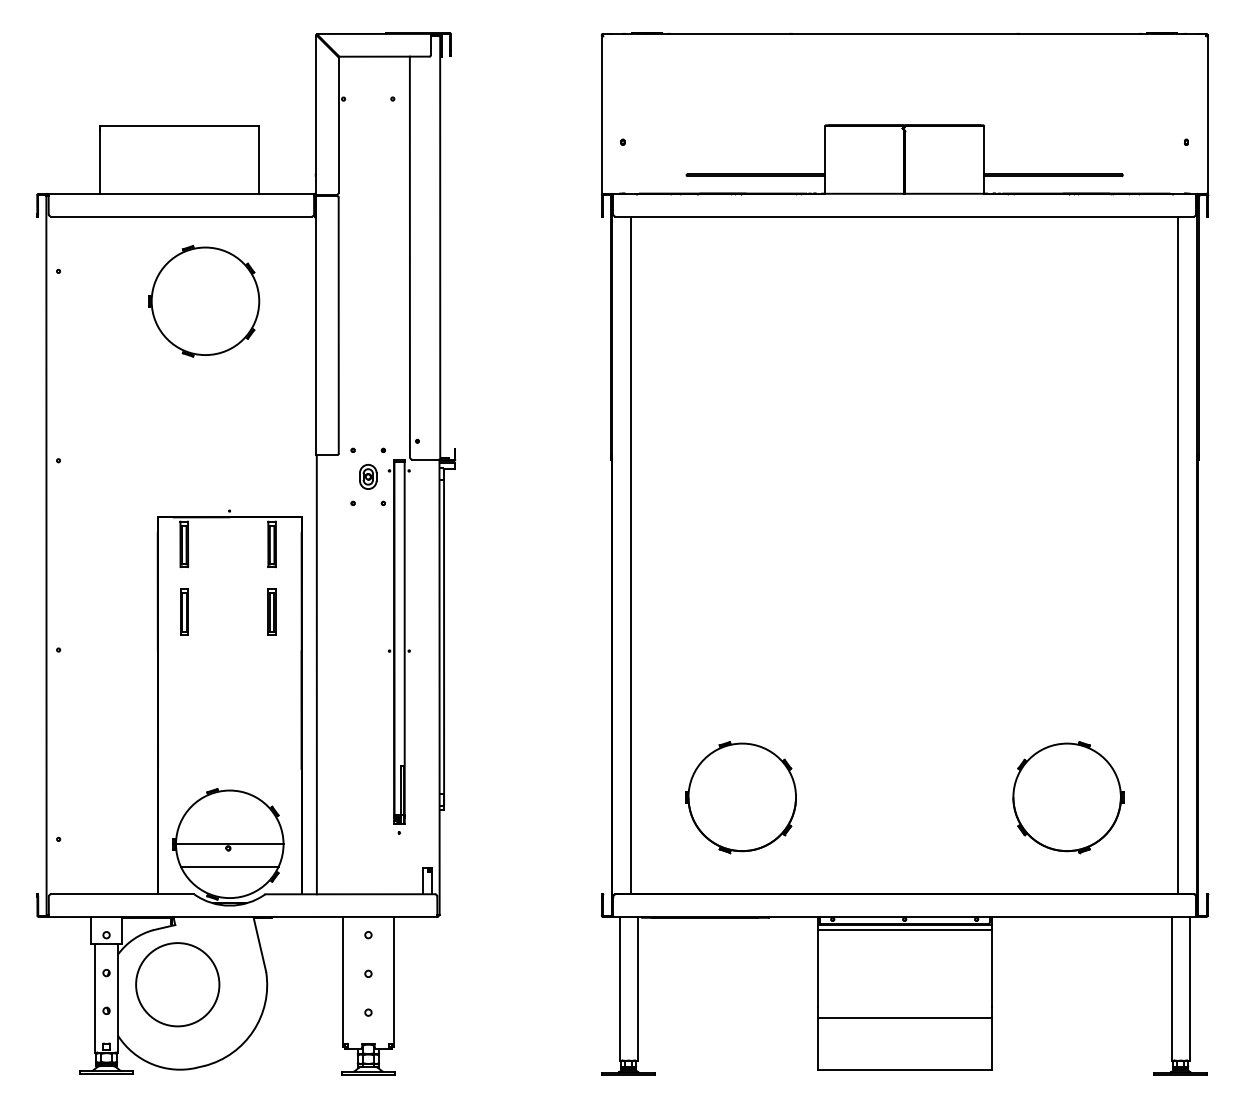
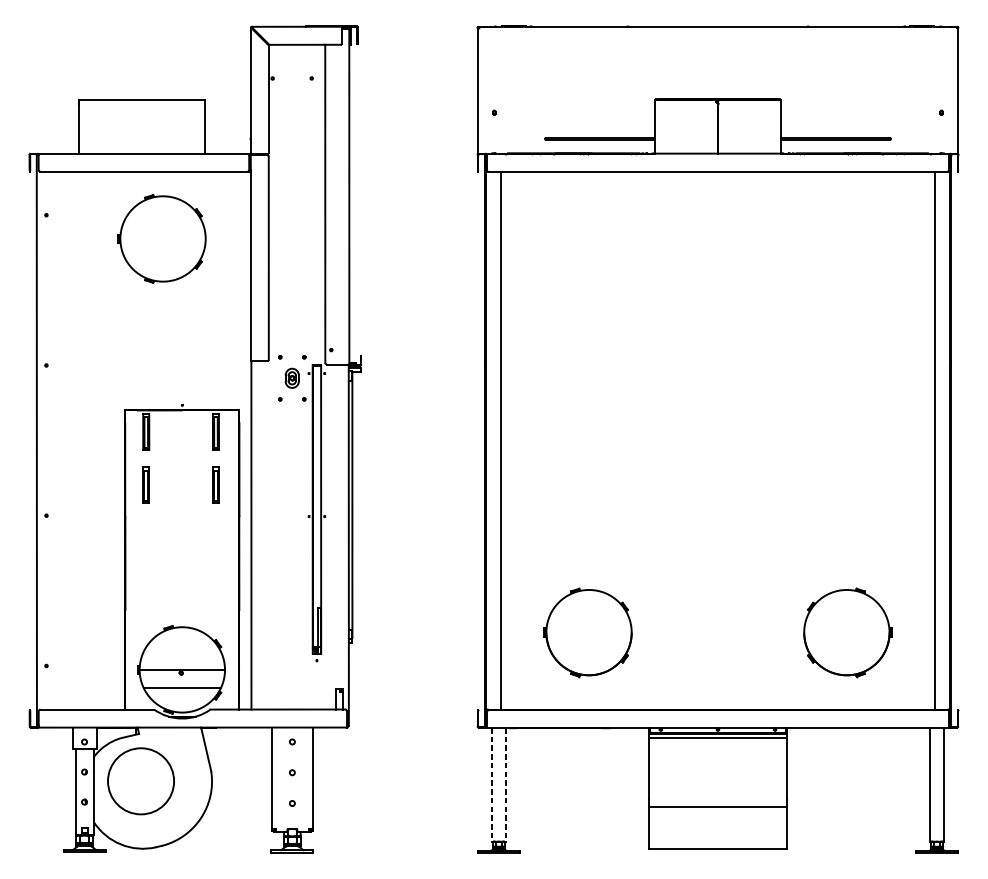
line: (619, 989) -> (491, 785), solid -> dashed
line: (637, 989) -> (505, 785), solid -> dashed

